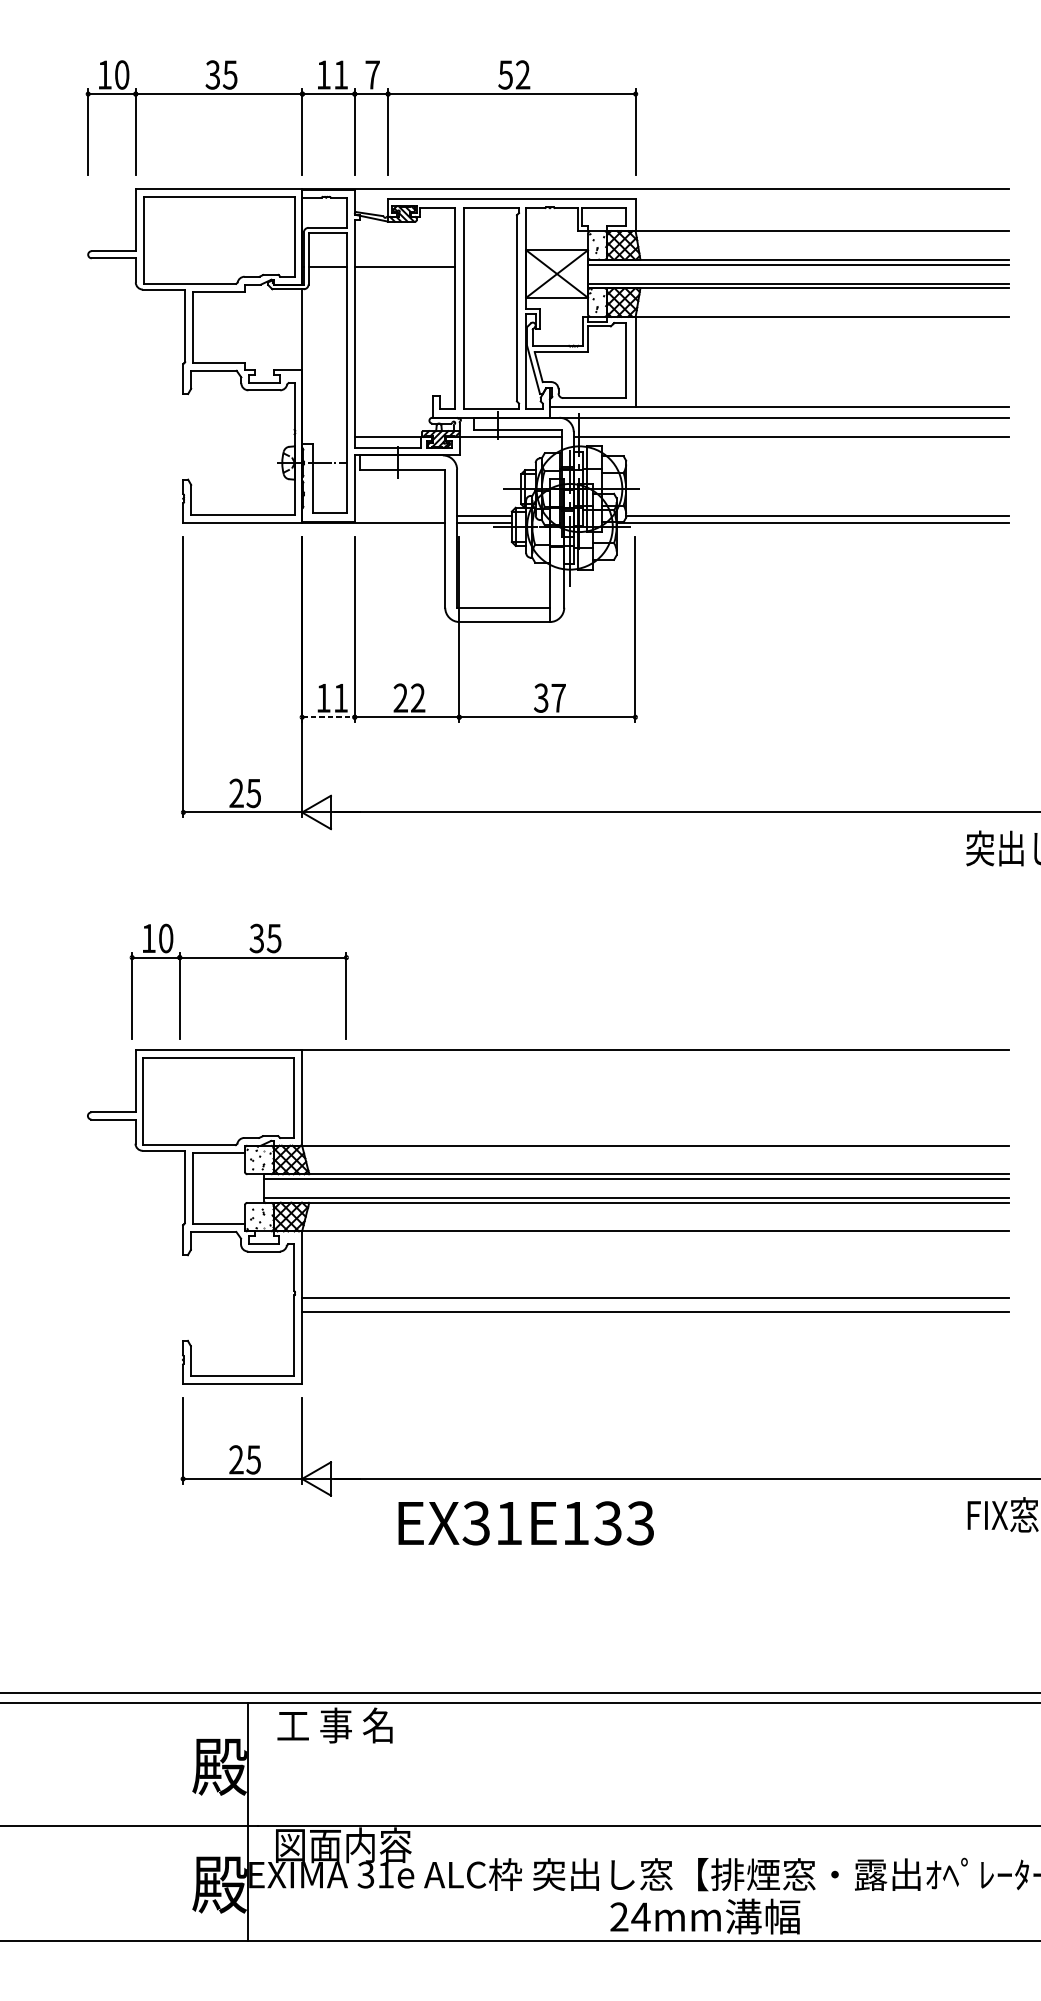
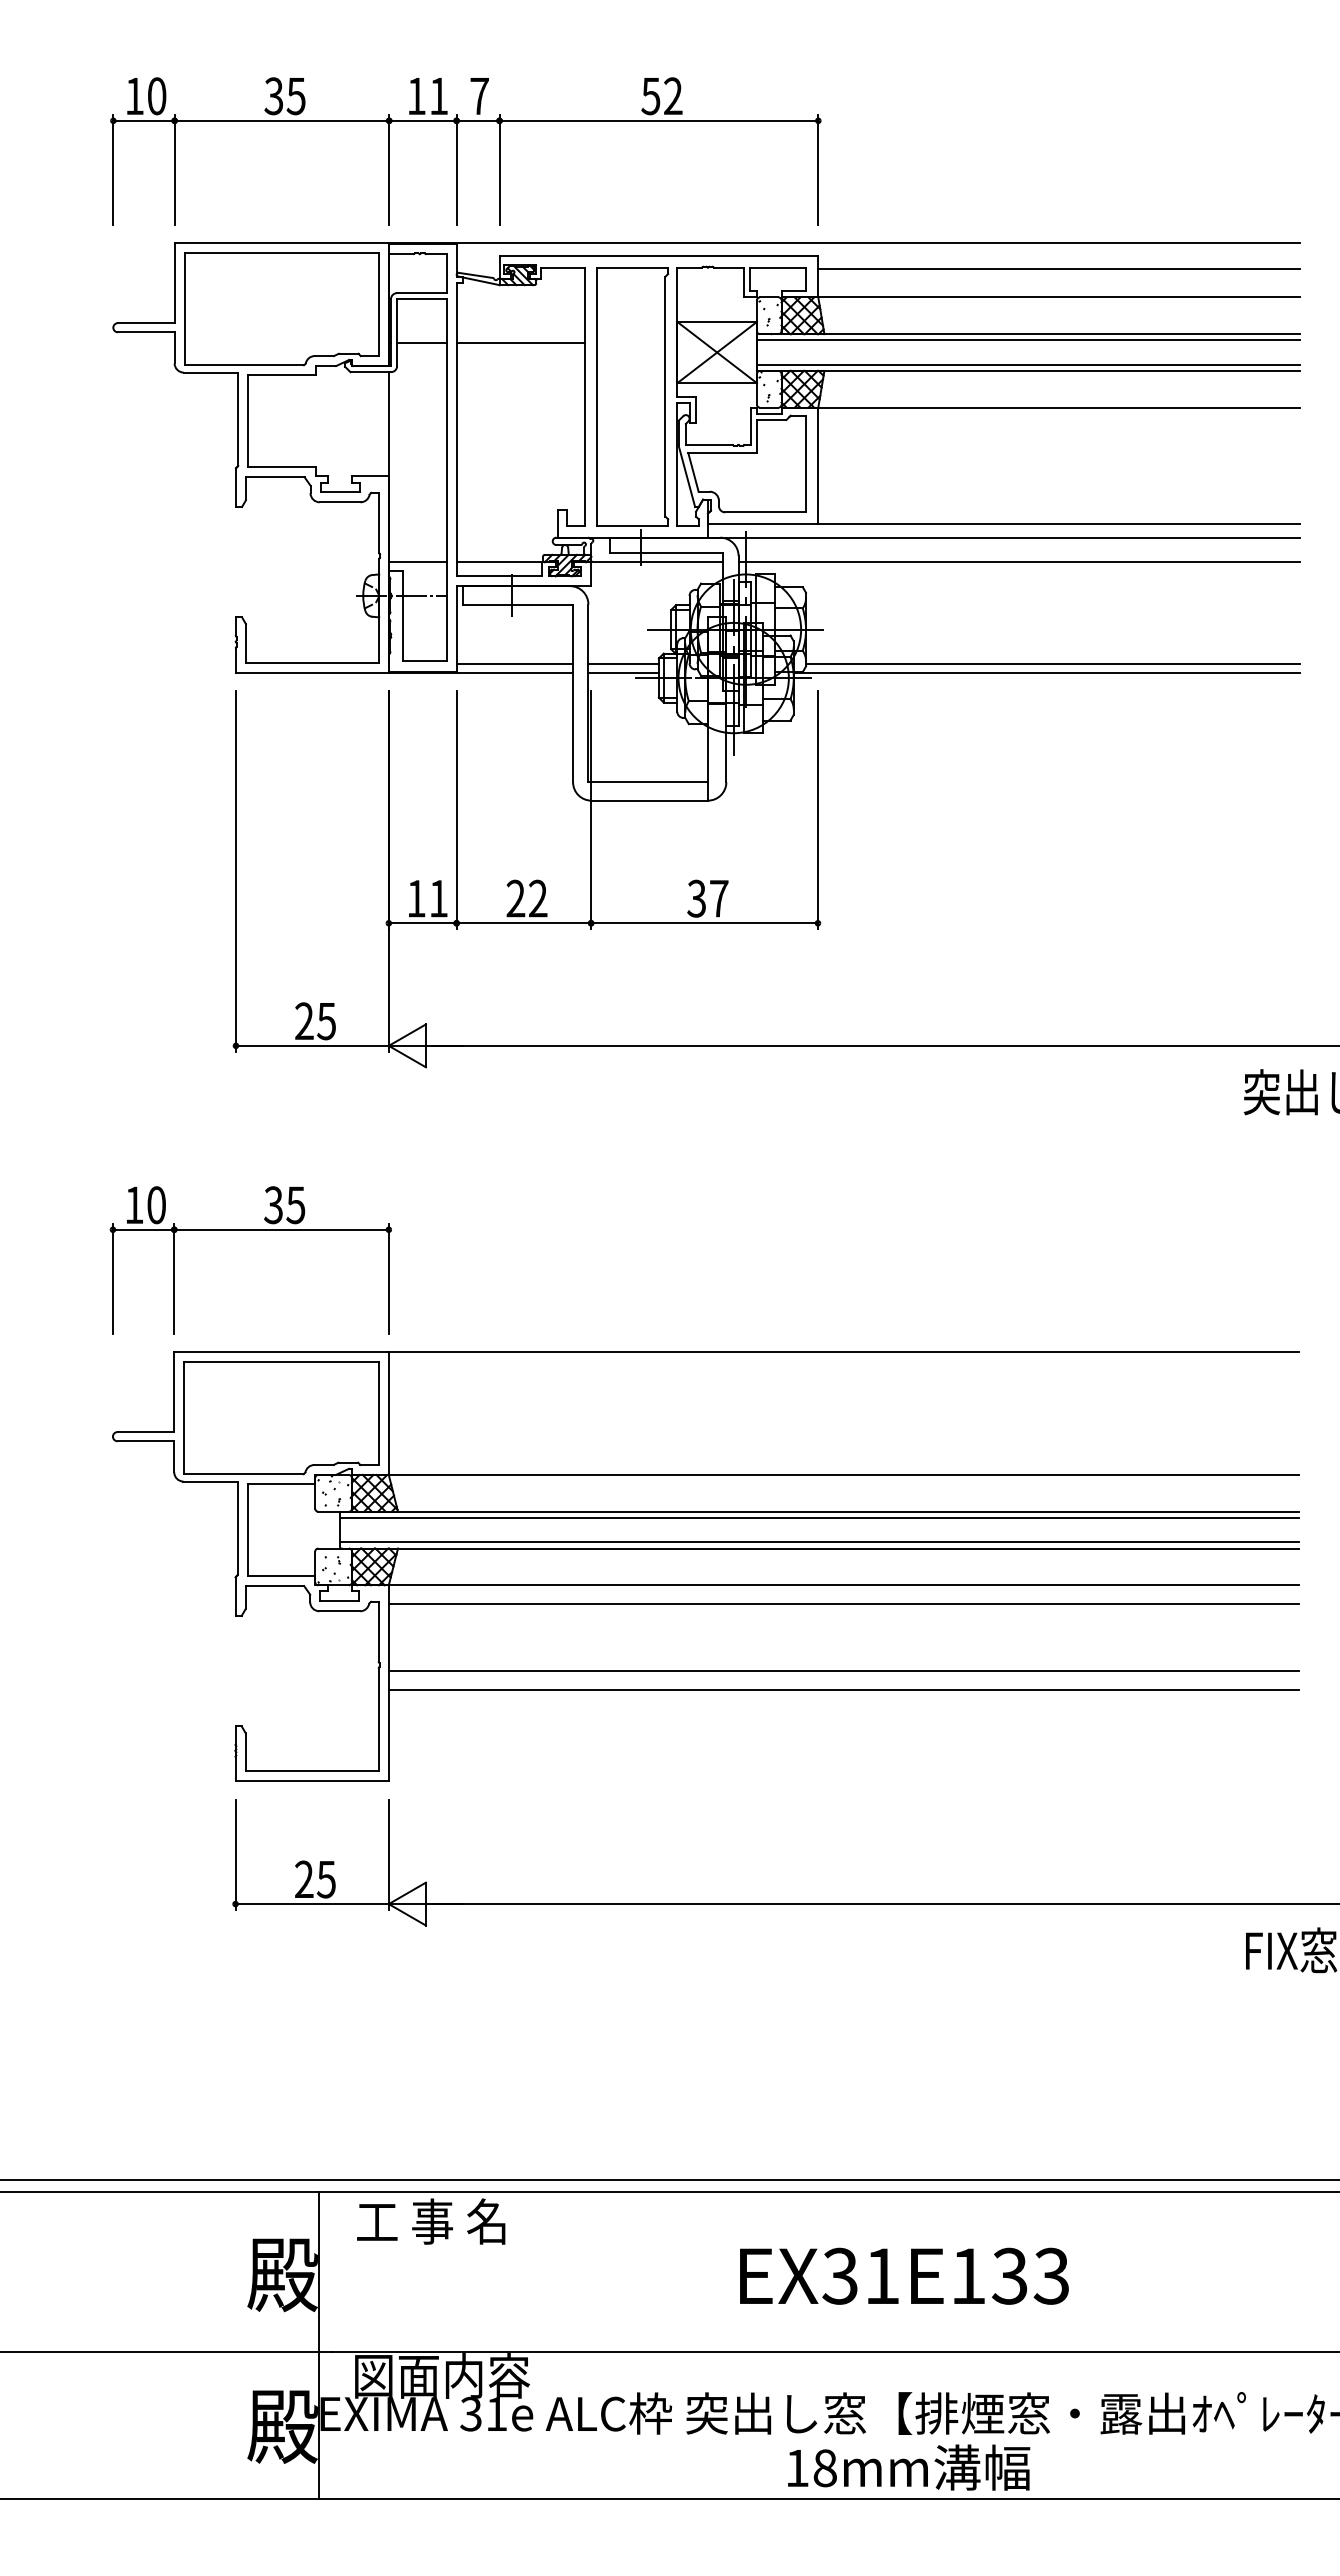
line: (822, 209) -> (1058, 269), added
line: (324, 437) -> (417, 562), added
line: (399, 515) -> (514, 663), added
line: (328, 717) -> (422, 923), dashed -> solid
part: (238, 958) -> (250, 1230), moved
line: (655, 1245) -> (843, 1603), added
text: (526, 1522) -> (904, 2275), moved
text: (630, 1917) -> (811, 2468), 24mm -> 18mm

